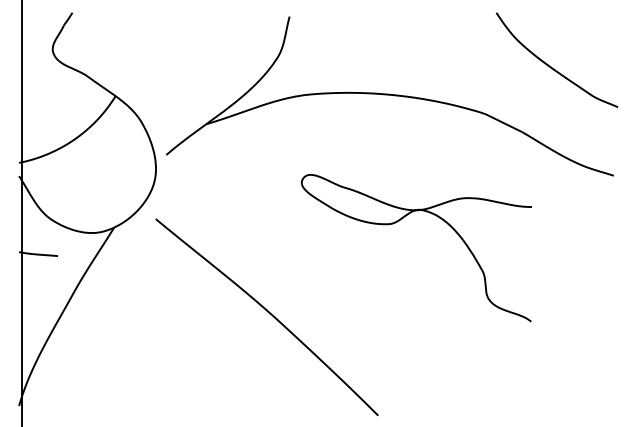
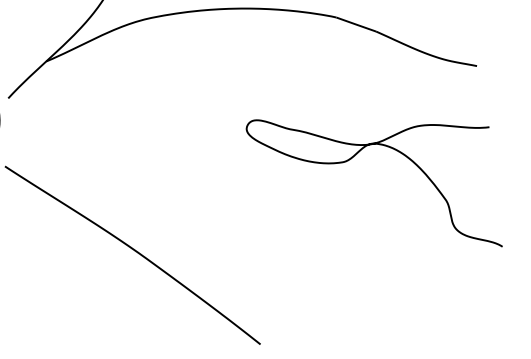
curve: (399, 221) -> (353, 158), moved

